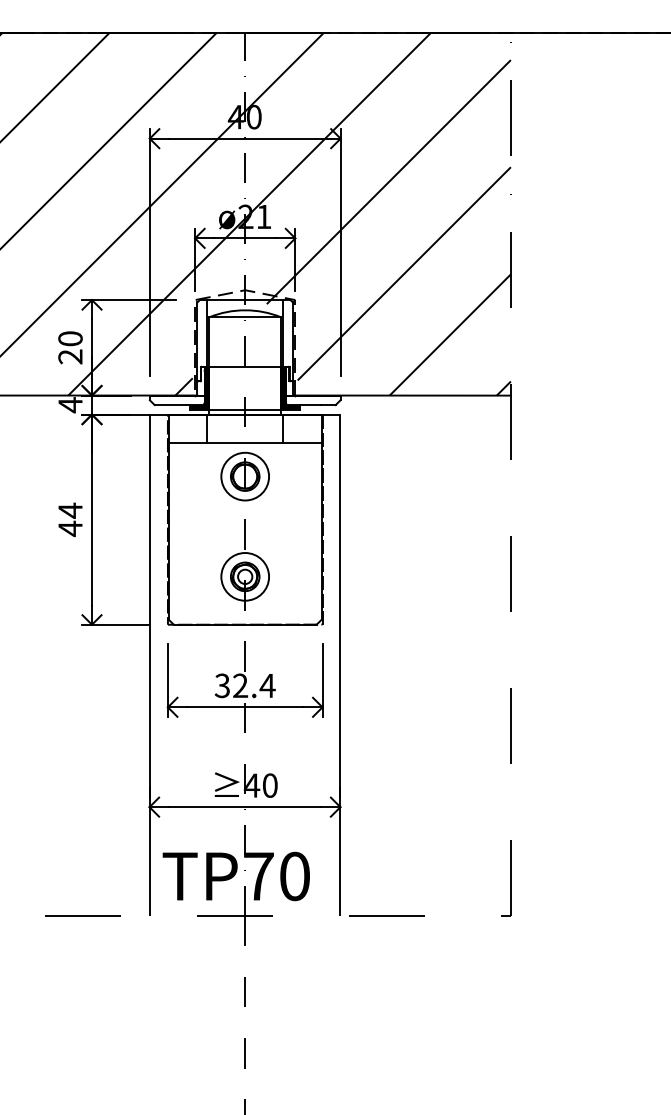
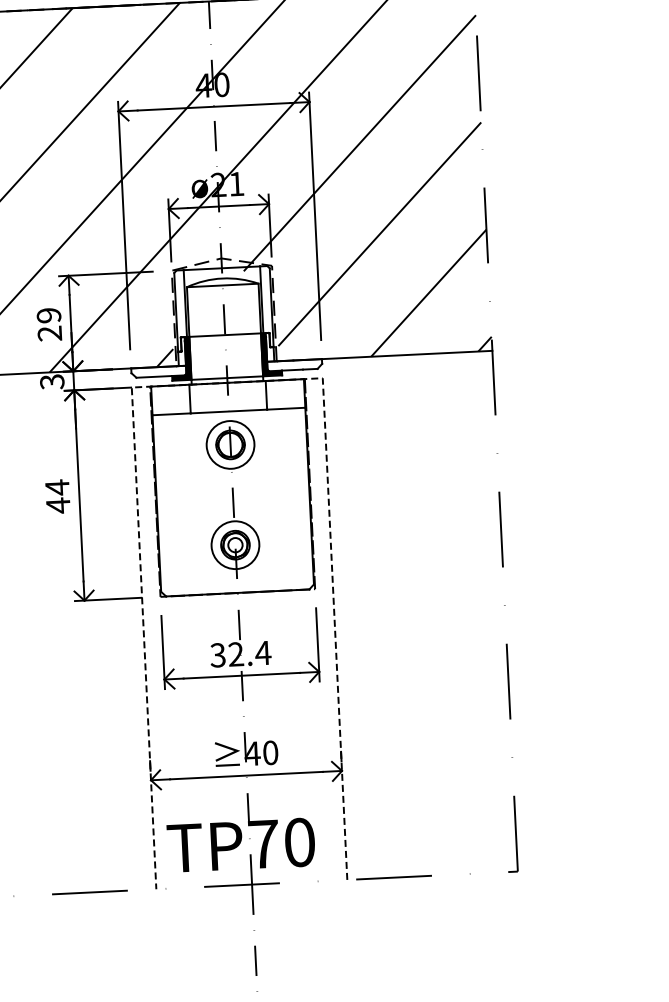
text: (70, 338) -> (48, 315), 20 -> 29
text: (70, 405) -> (52, 382), 4 -> 3
line: (244, 414) -> (226, 382), solid -> dashed

